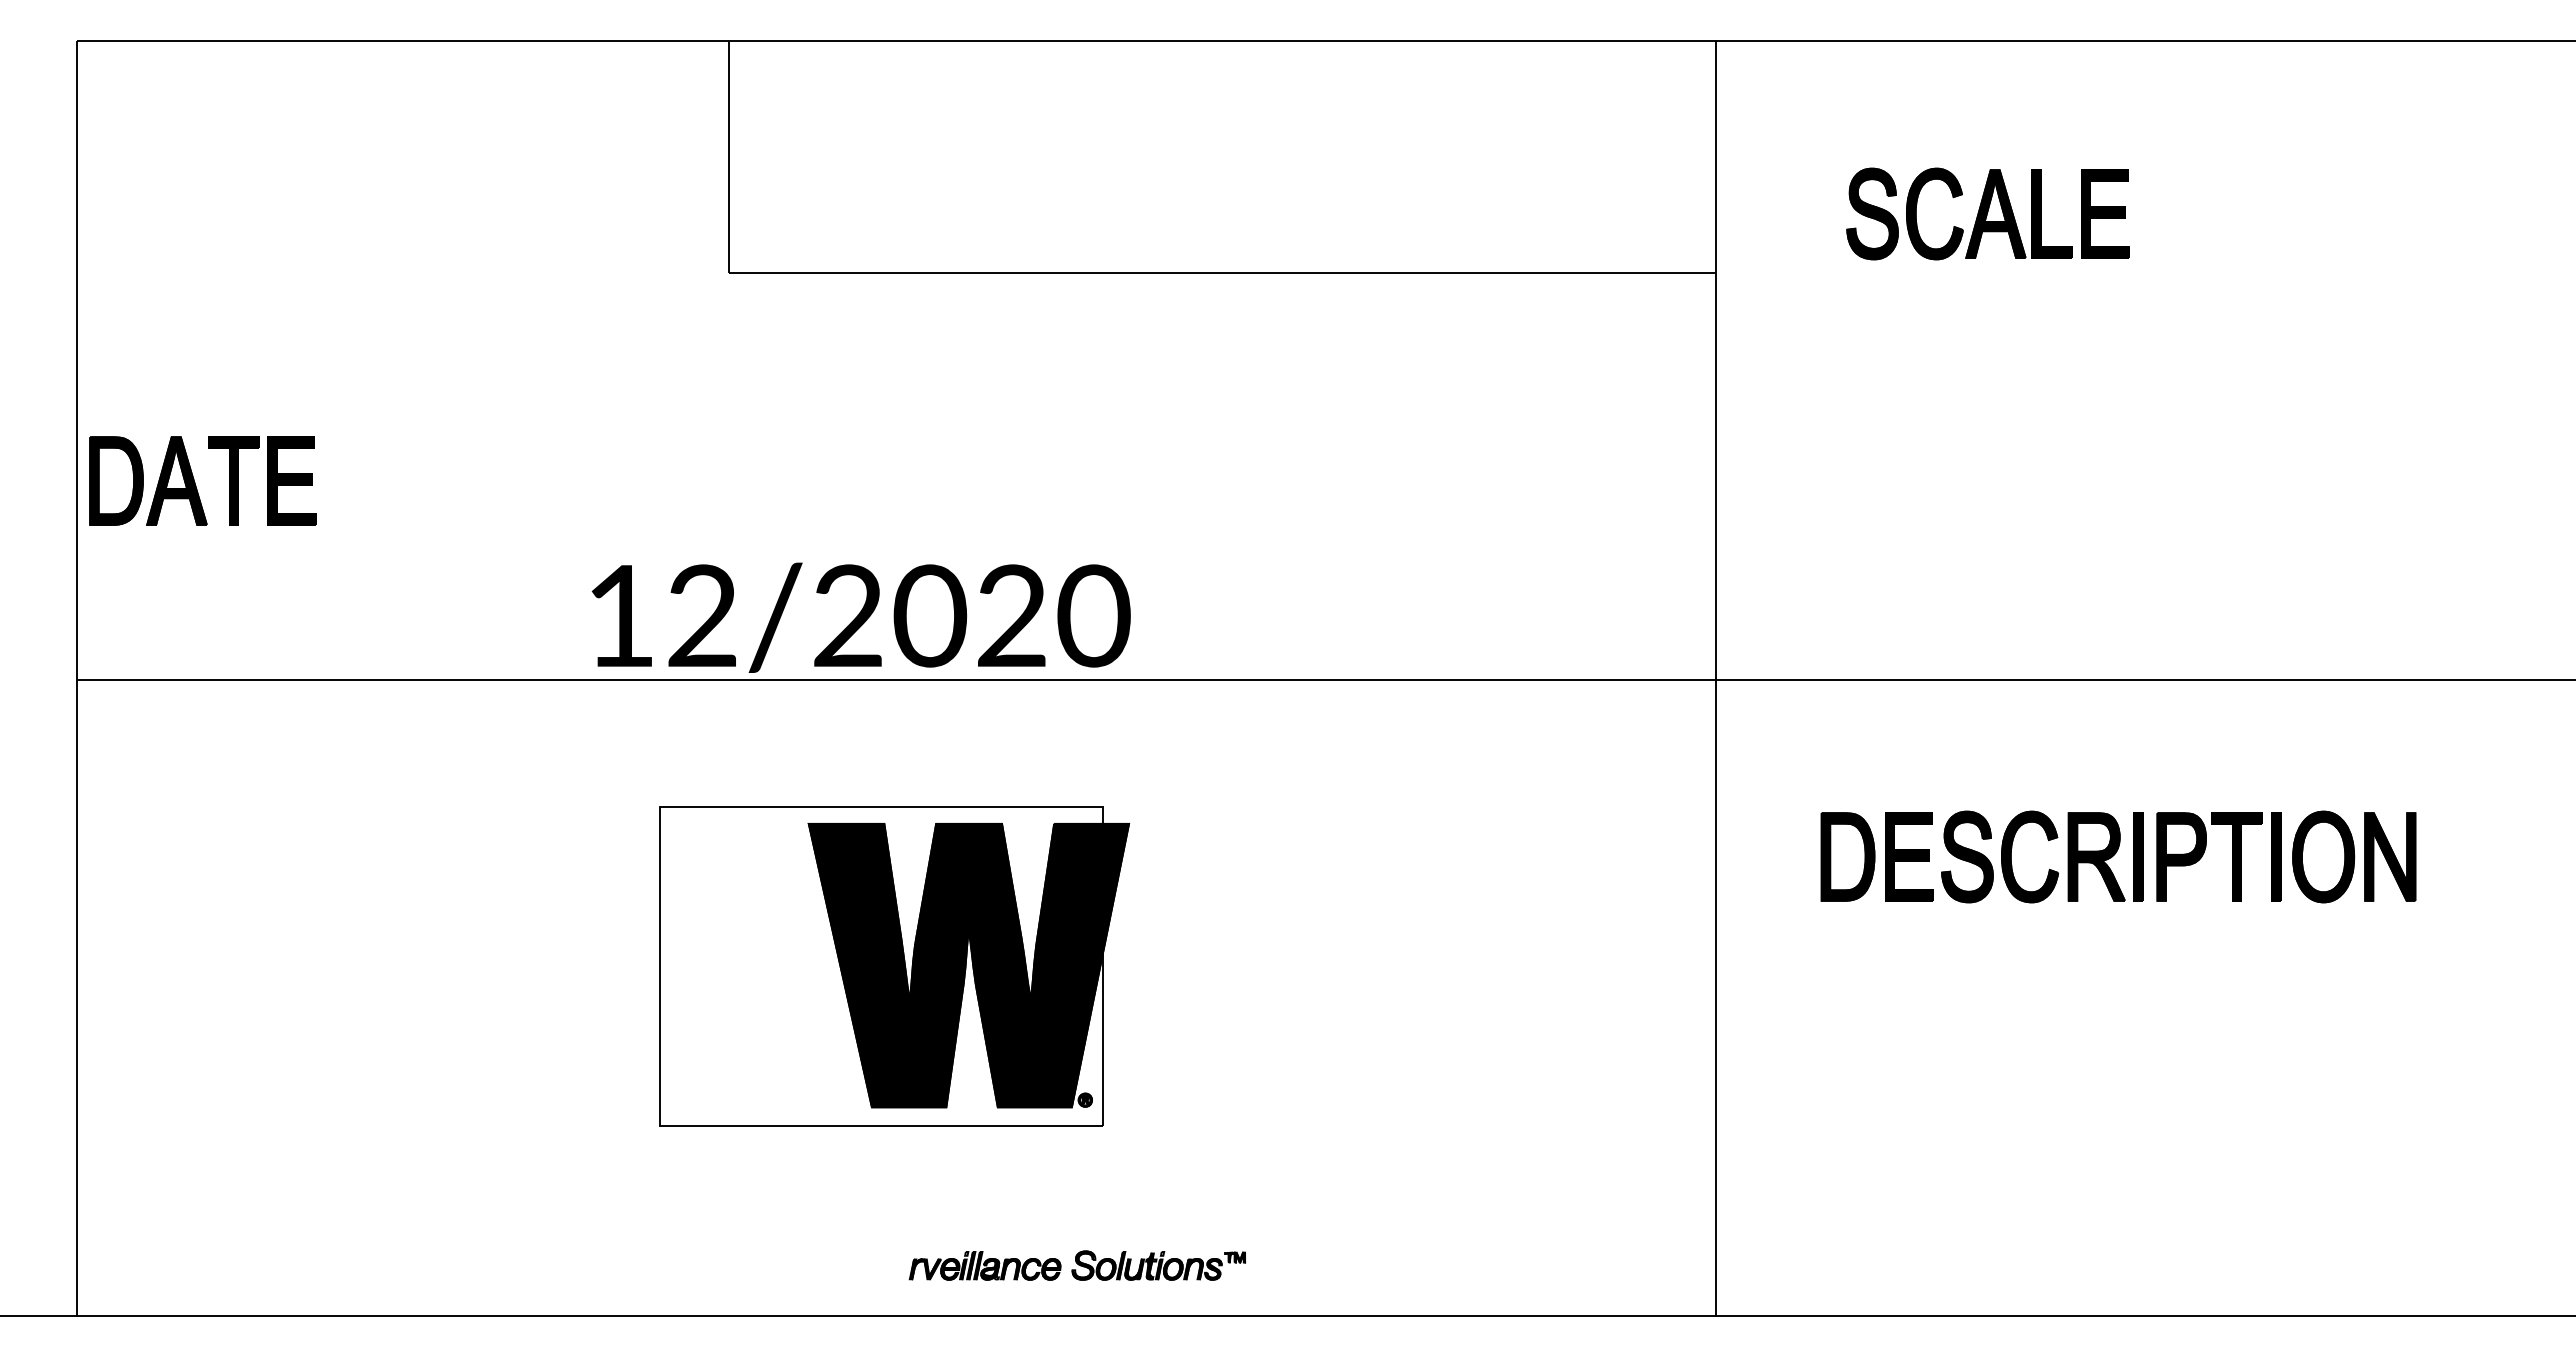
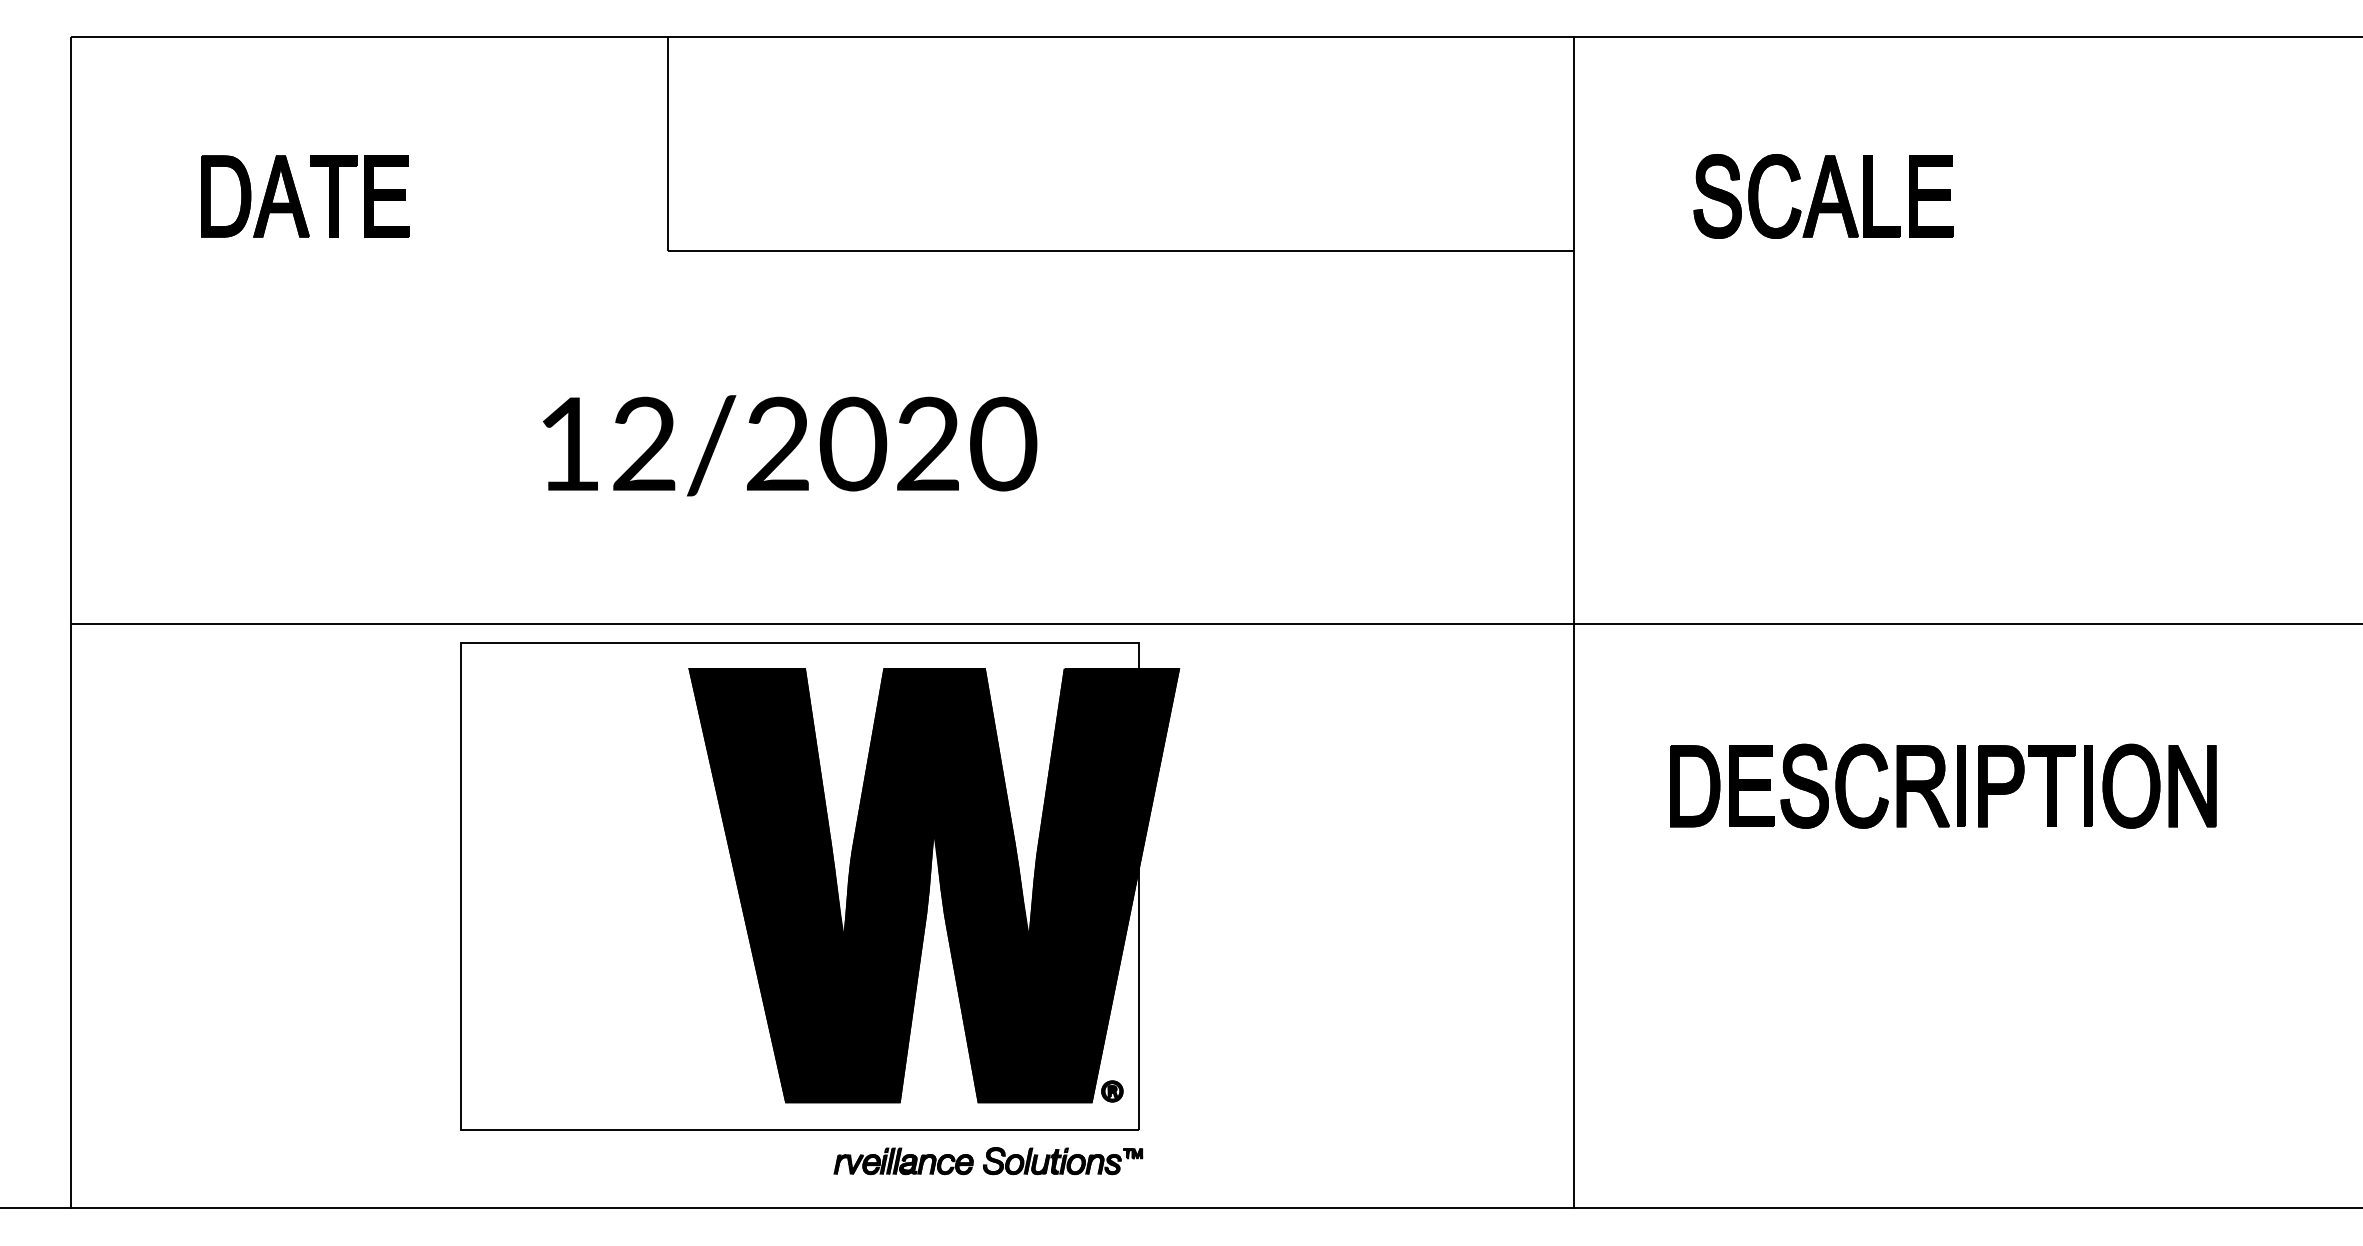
part: (195, 482) -> (298, 197), moved
text: (860, 617) -> (789, 445), moved
part: (894, 965) -> (820, 885), size x1.67

